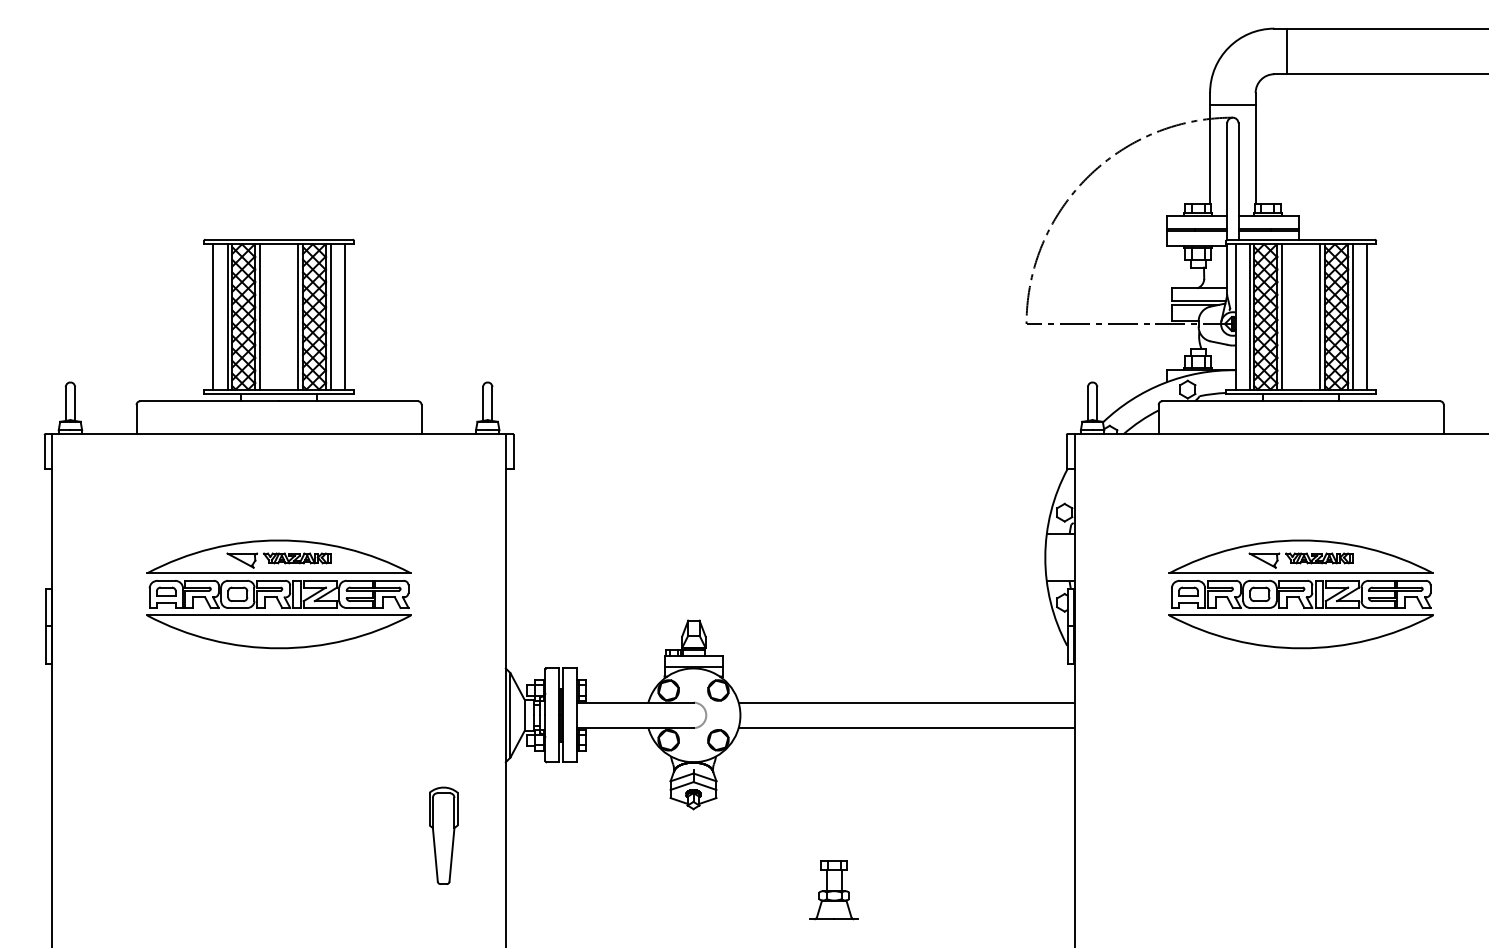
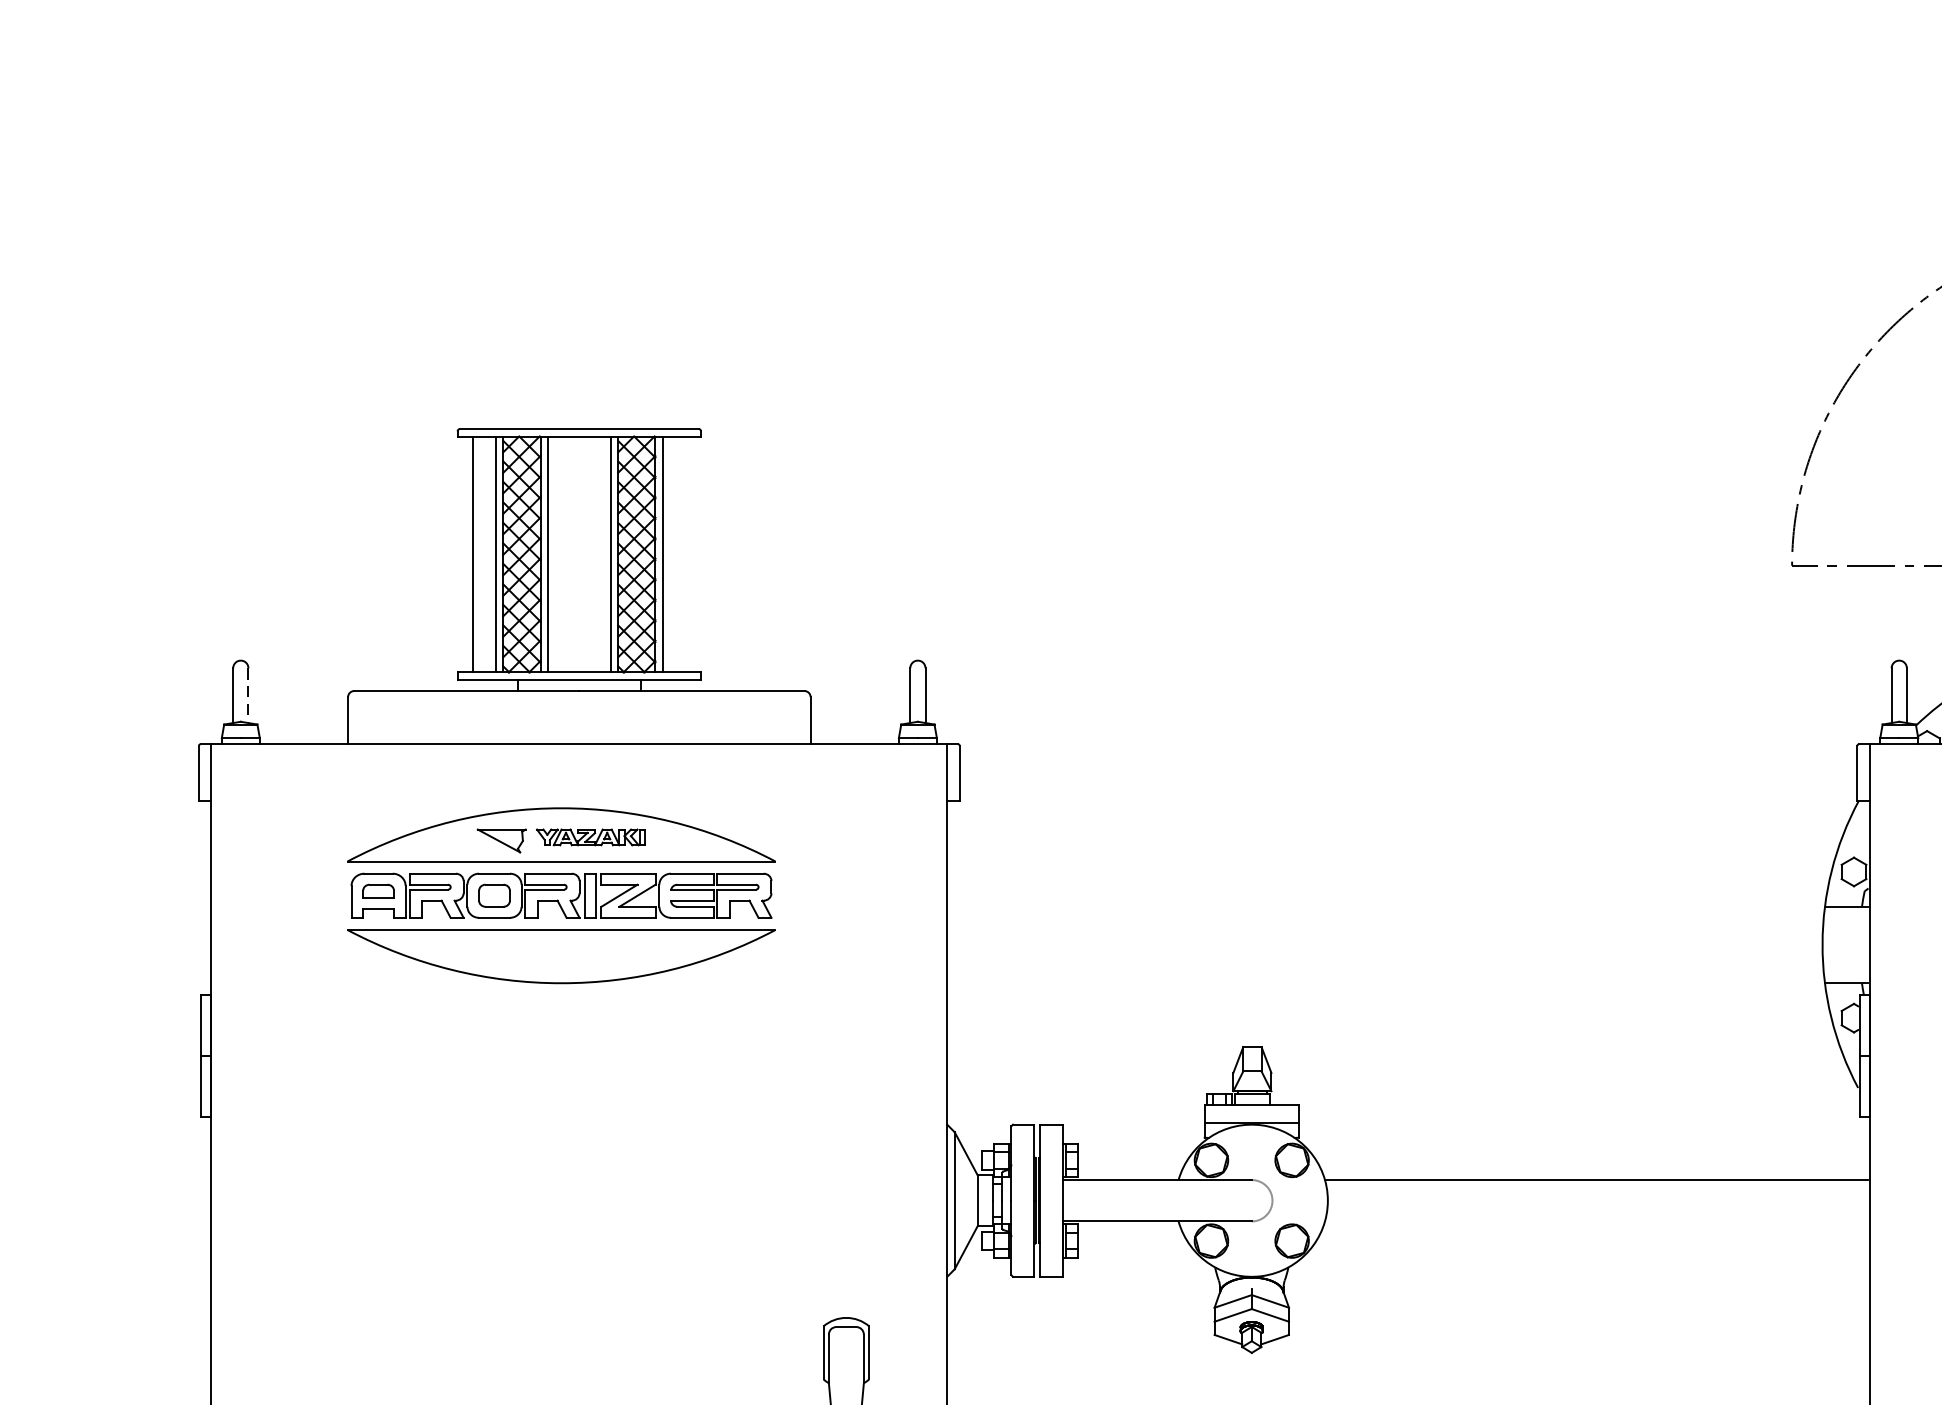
line: (344, 316) -> (685, 553), removed
line: (75, 404) -> (249, 696), solid -> dashed
part: (278, 594) -> (560, 895), moved
line: (905, 728) -> (1595, 1222), removed

